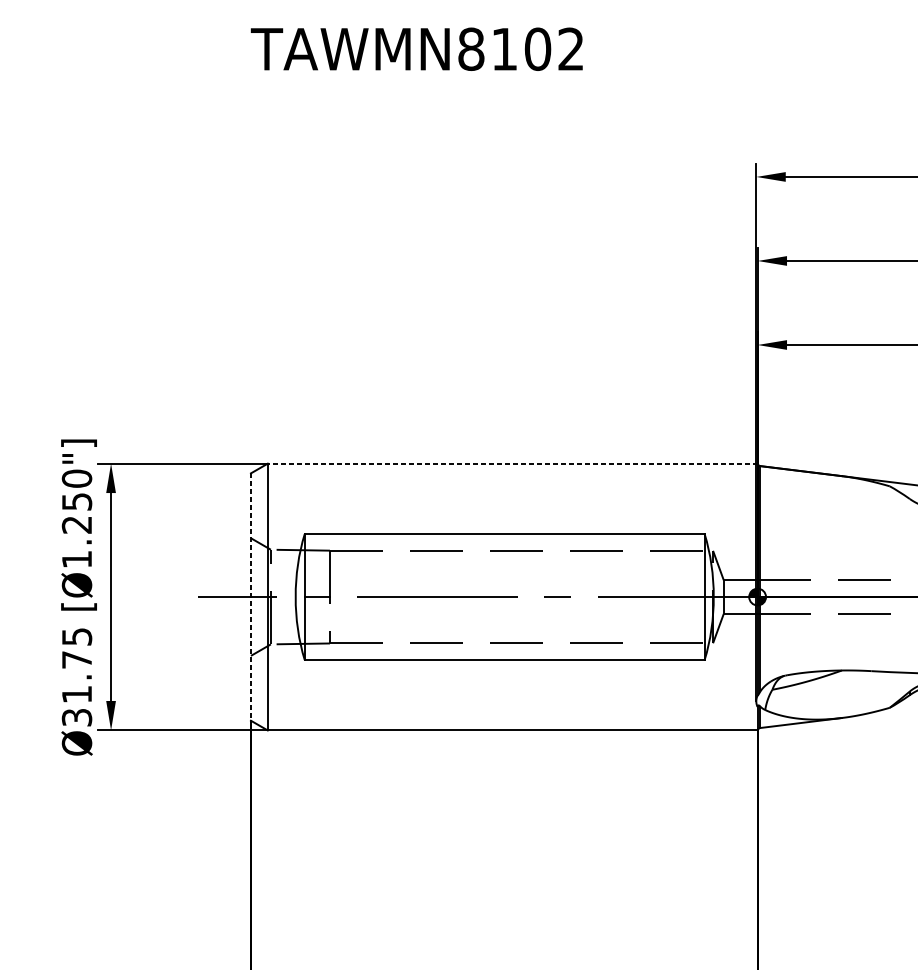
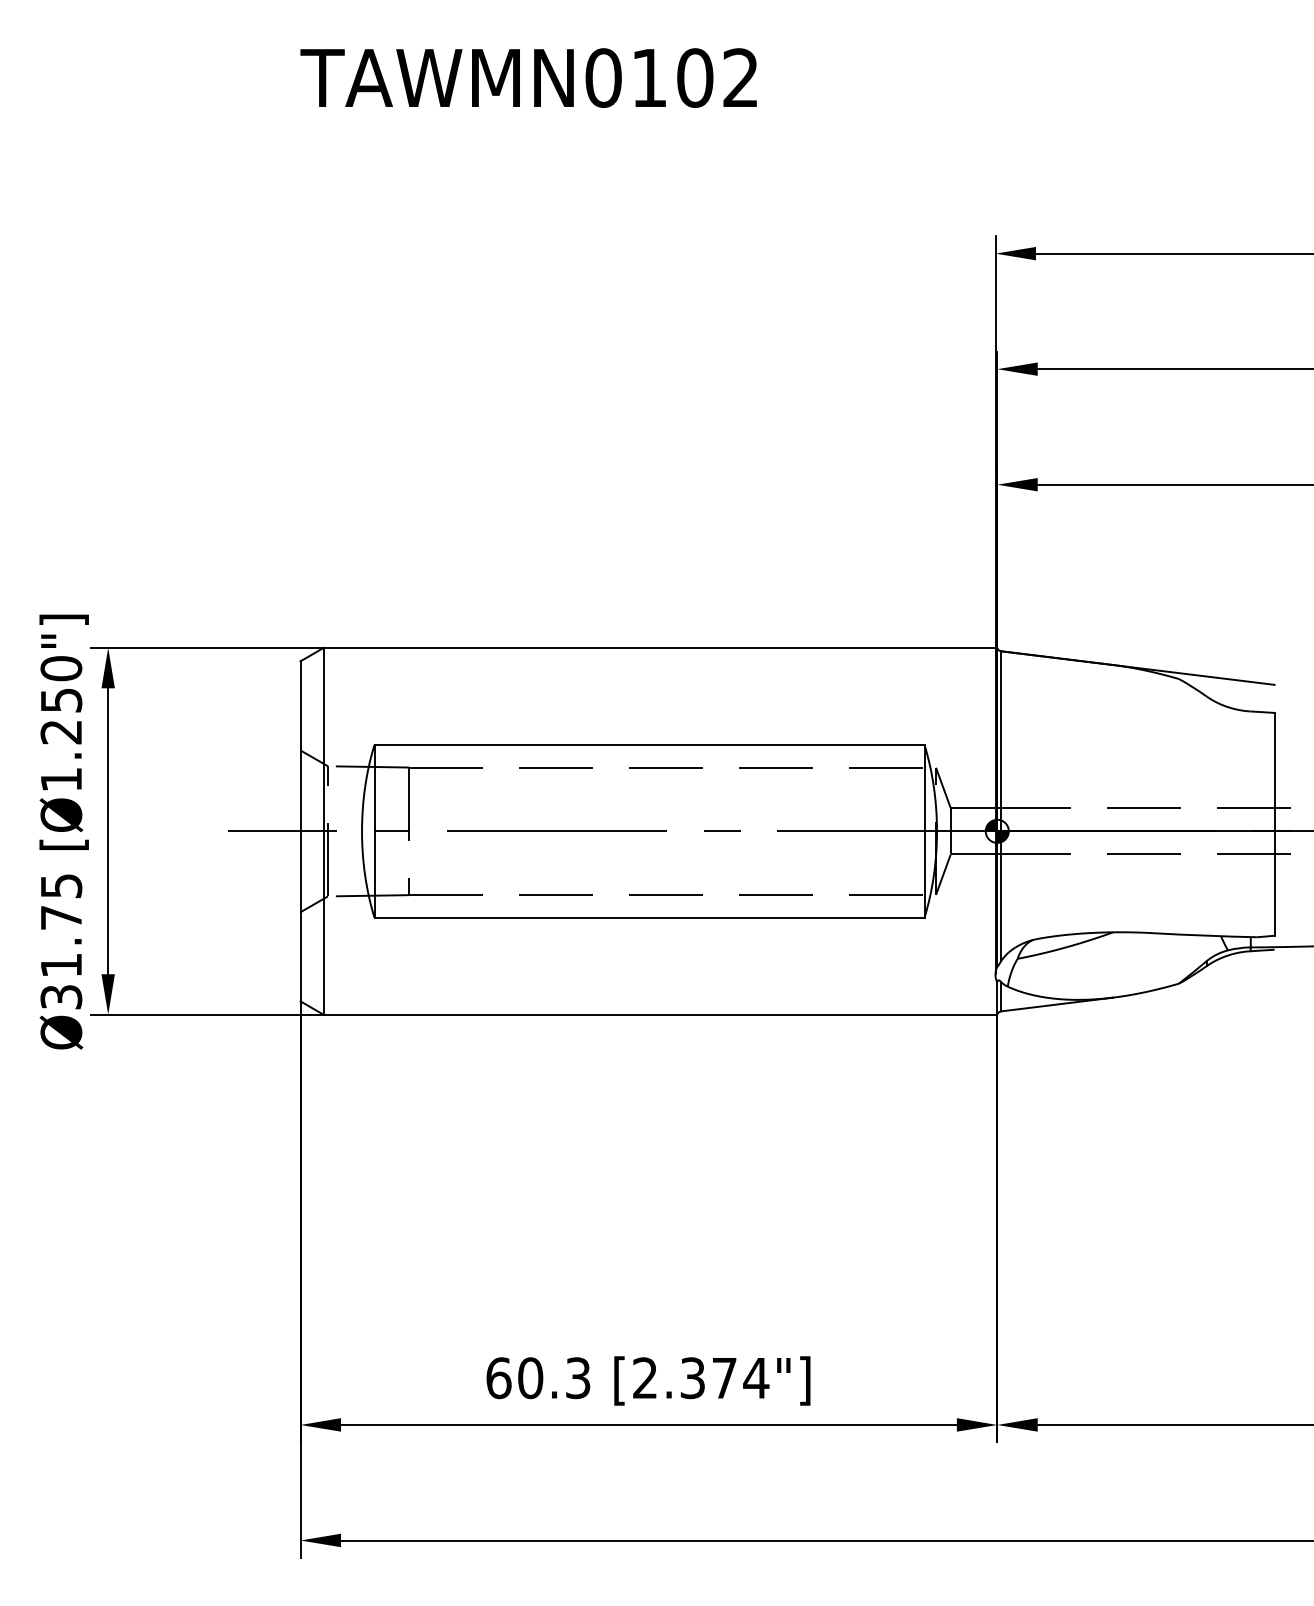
text: (471, 48) -> (603, 77), TAWMN8102 -> TAWMN0102
line: (512, 463) -> (660, 647), dashed -> solid
line: (250, 597) -> (300, 831), dashed -> solid

